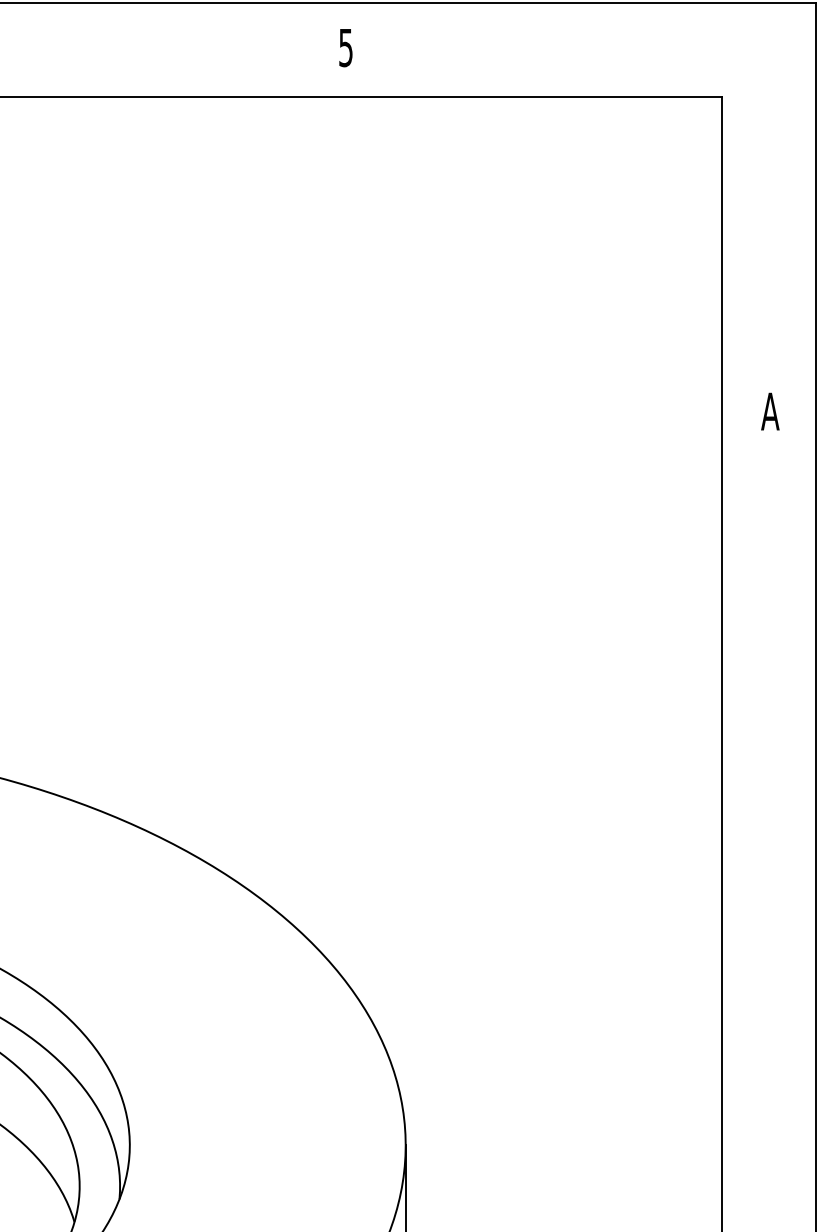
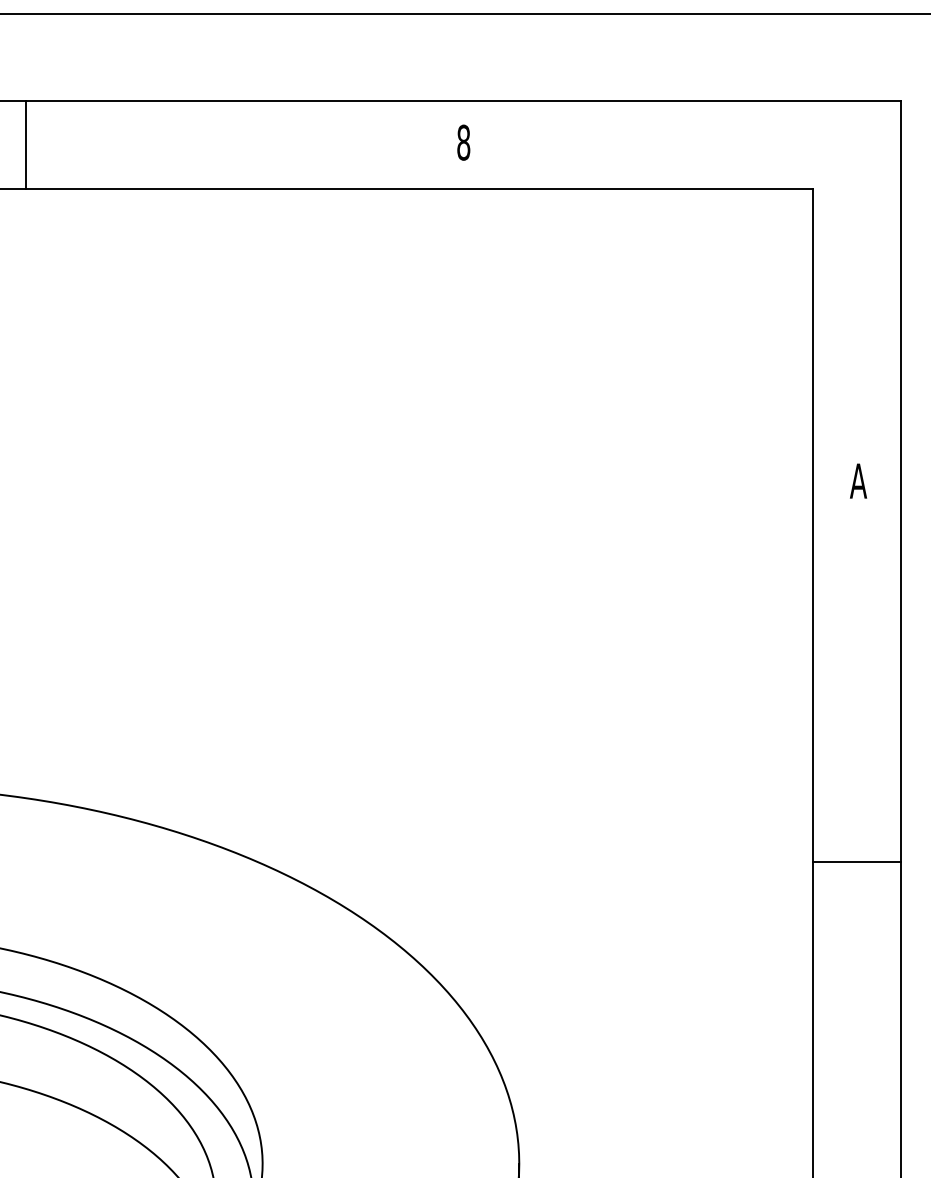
text: (345, 47) -> (463, 142), 5 -> 8
line: (768, 821) -> (856, 862), added

